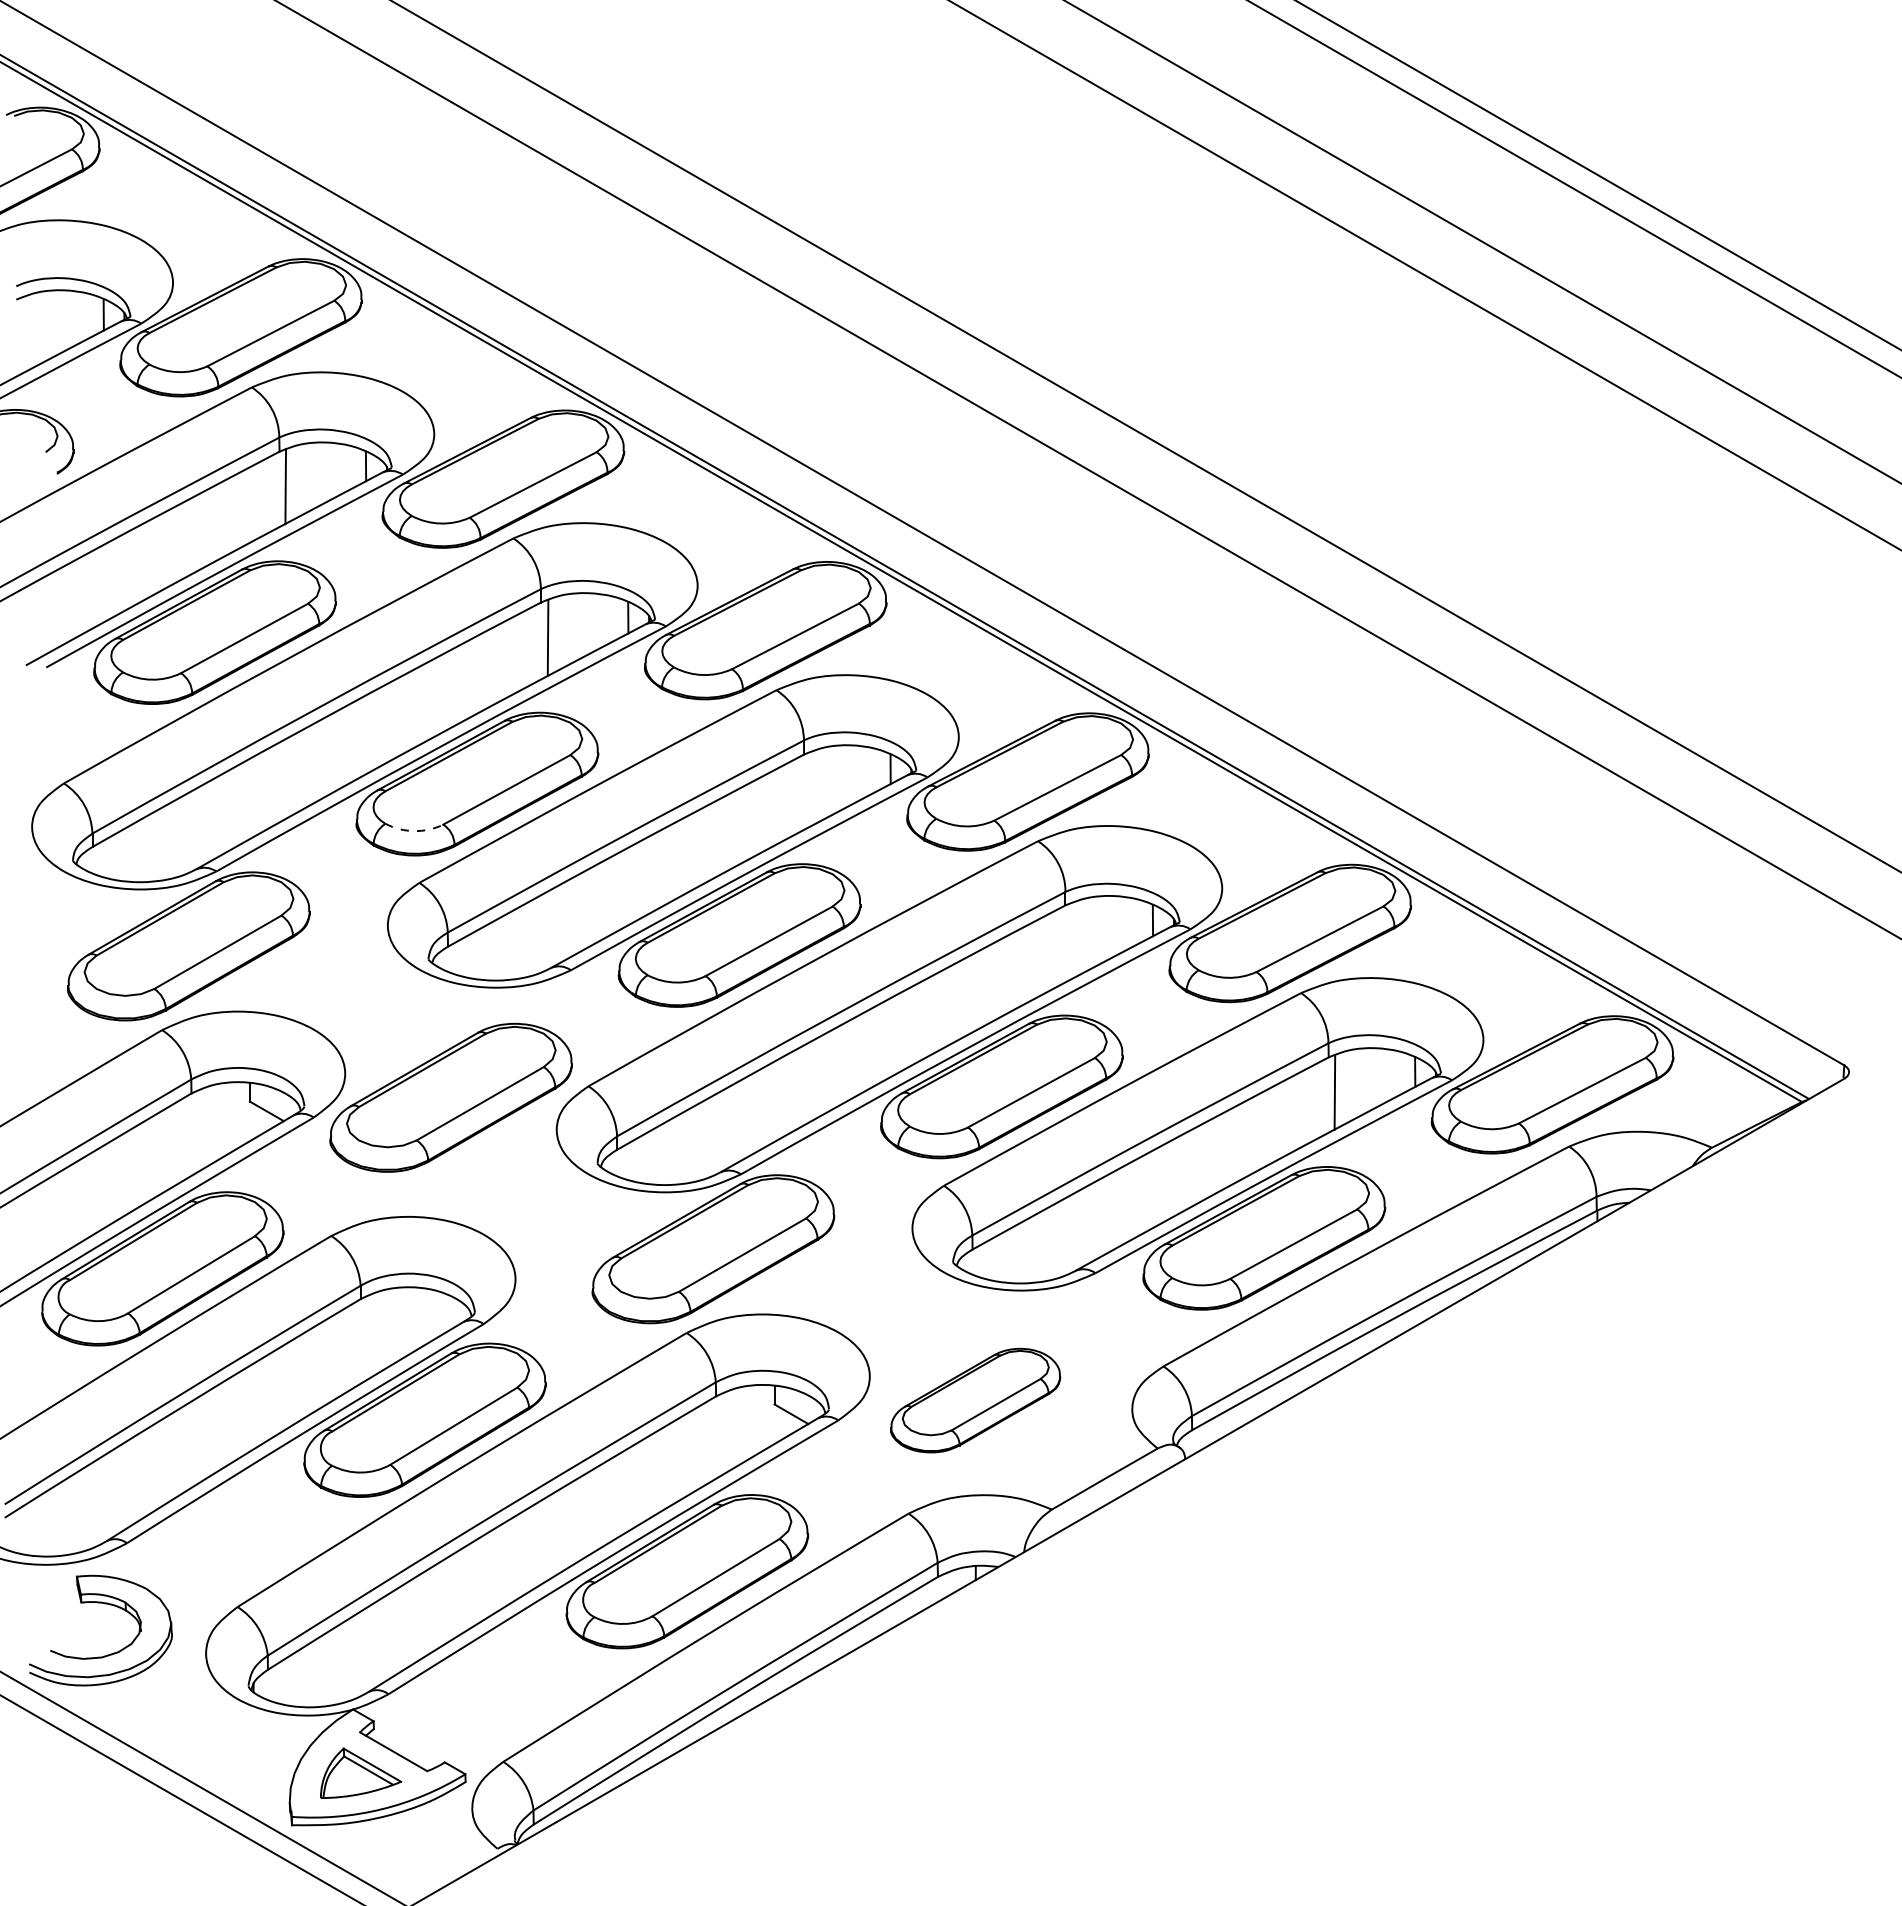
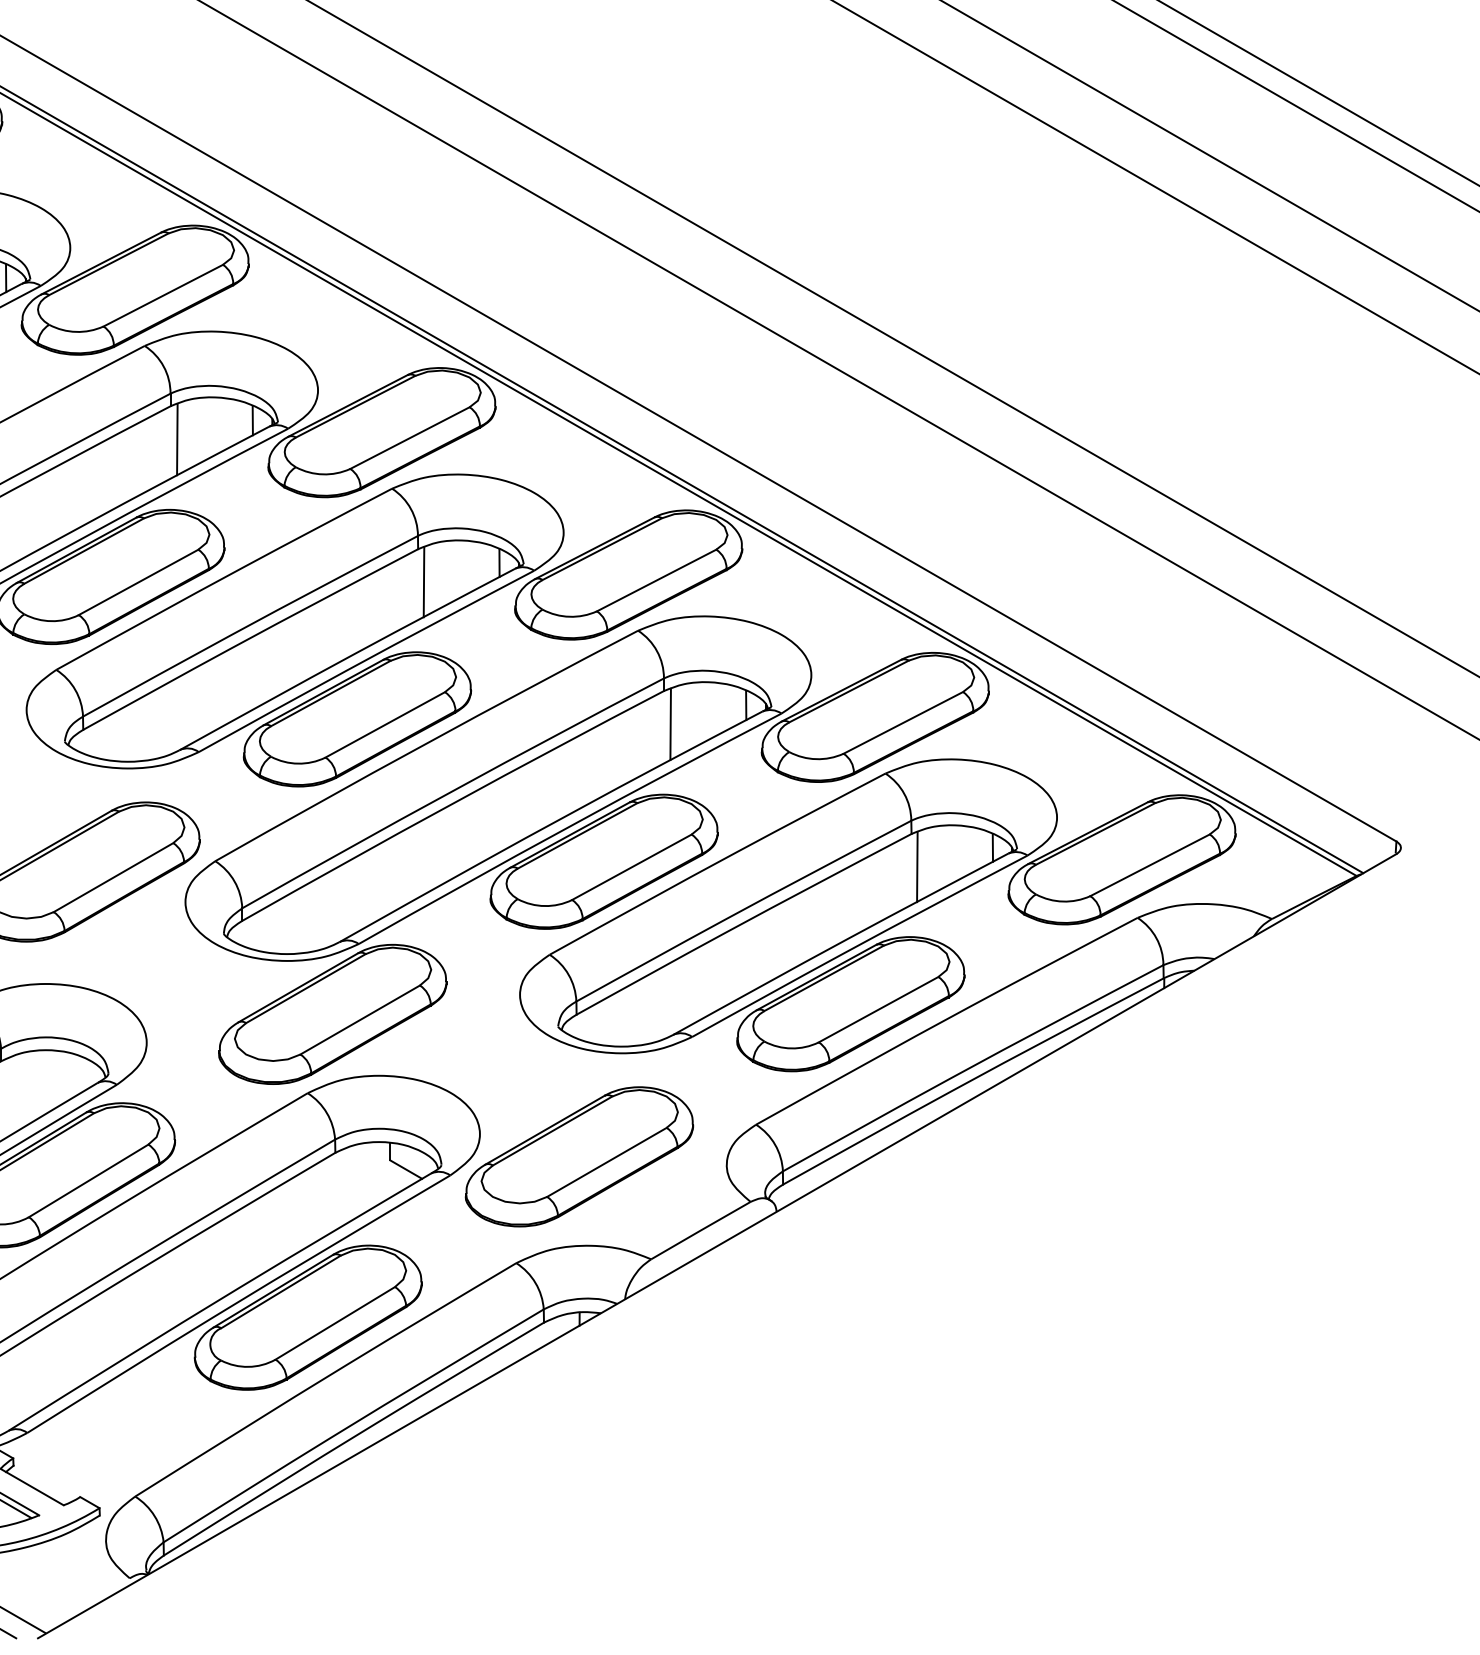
line: (810, 789) -> (424, 582), added
arc: (414, 831) -> (51, 621), dashed -> solid
line: (1072, 940) -> (670, 724), added
part: (975, 1400) -> (579, 1156), size x1.43

